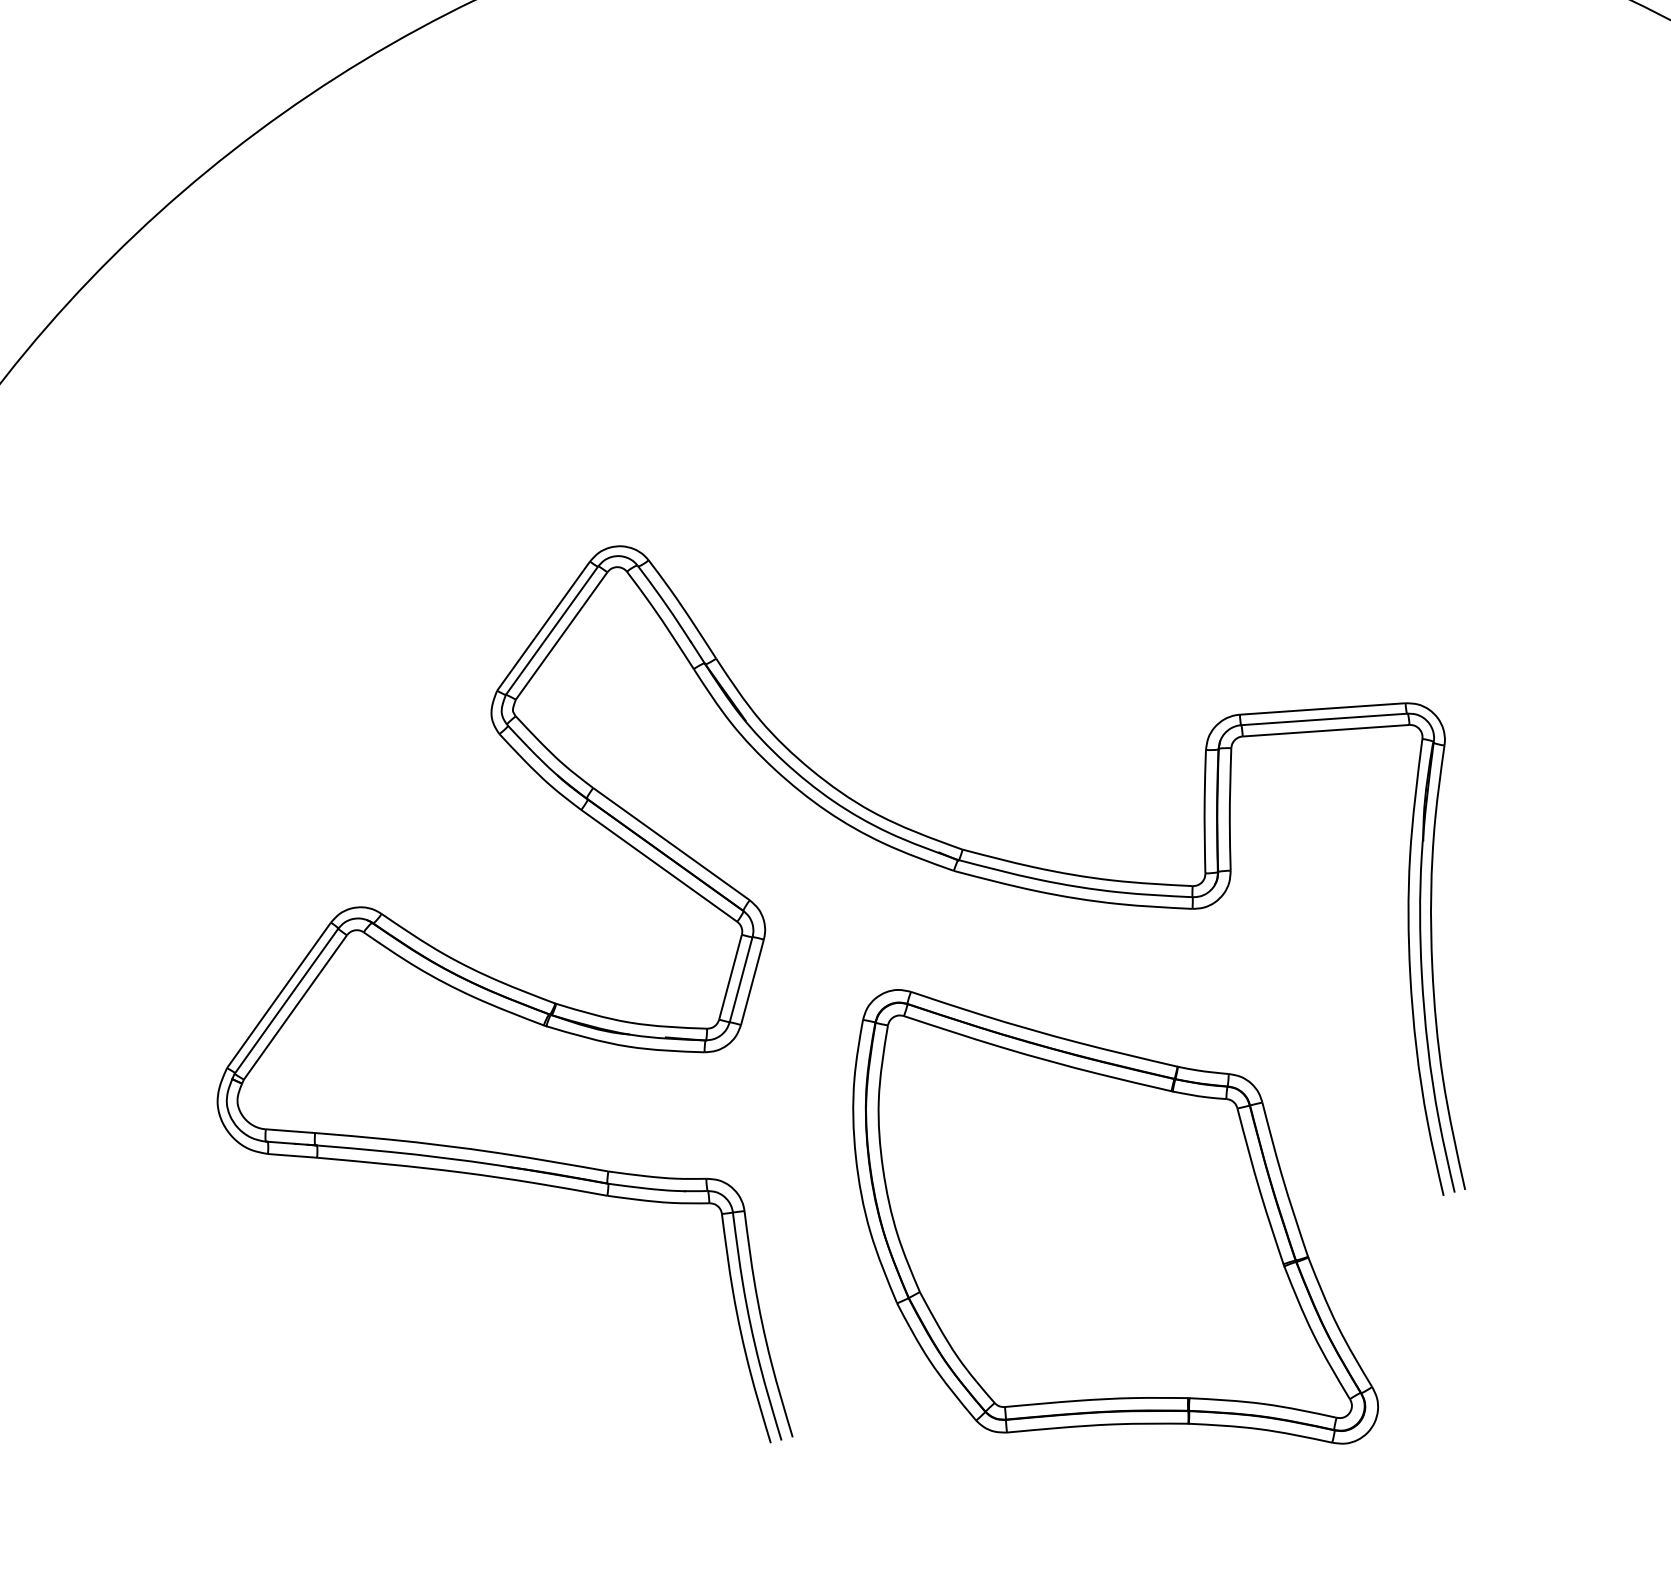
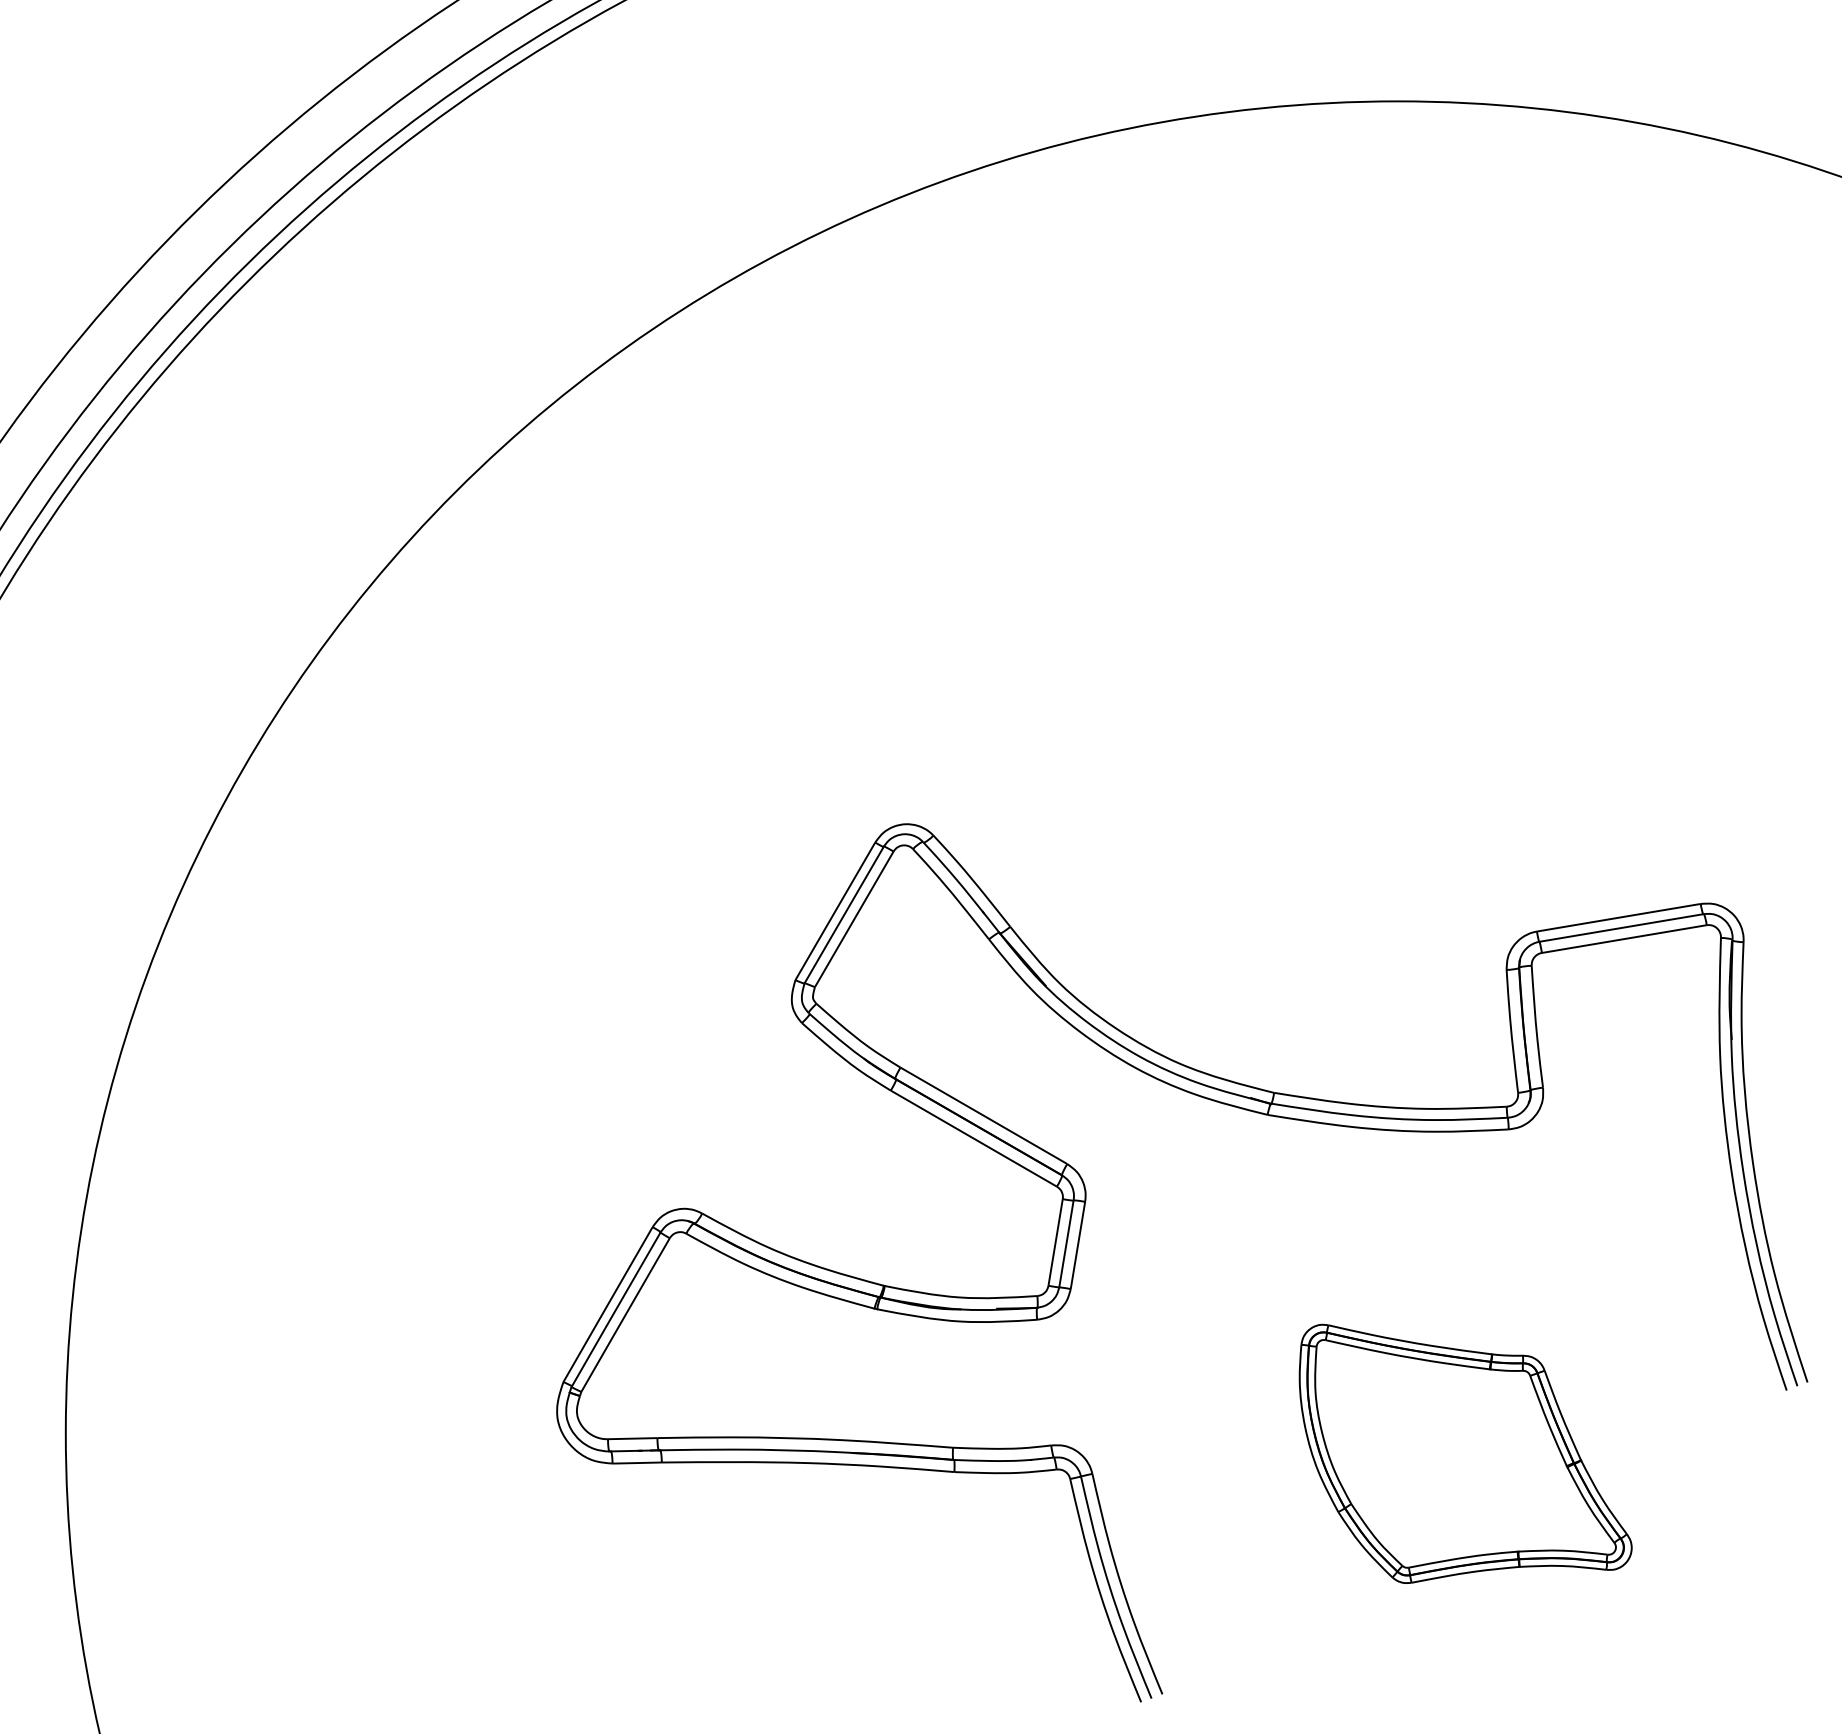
part: (1117, 1227) -> (1465, 1453), size x0.6

